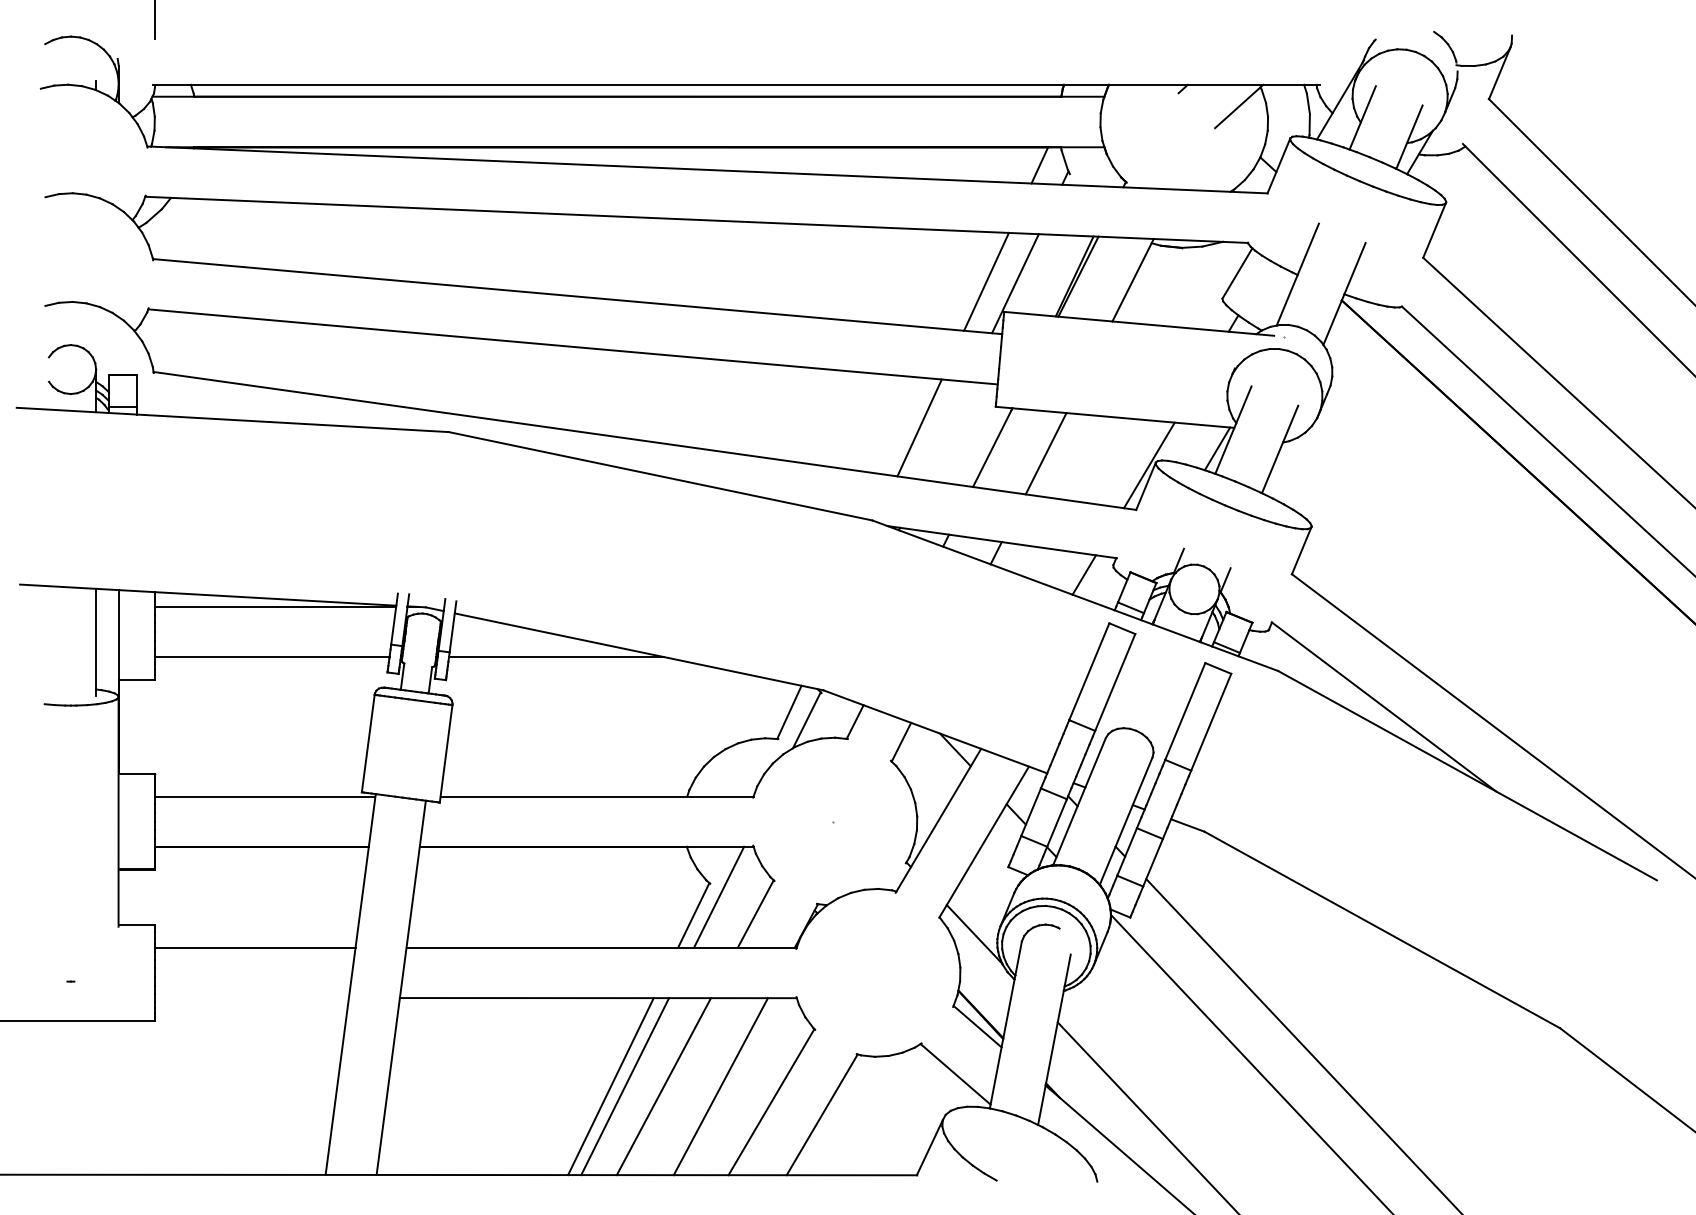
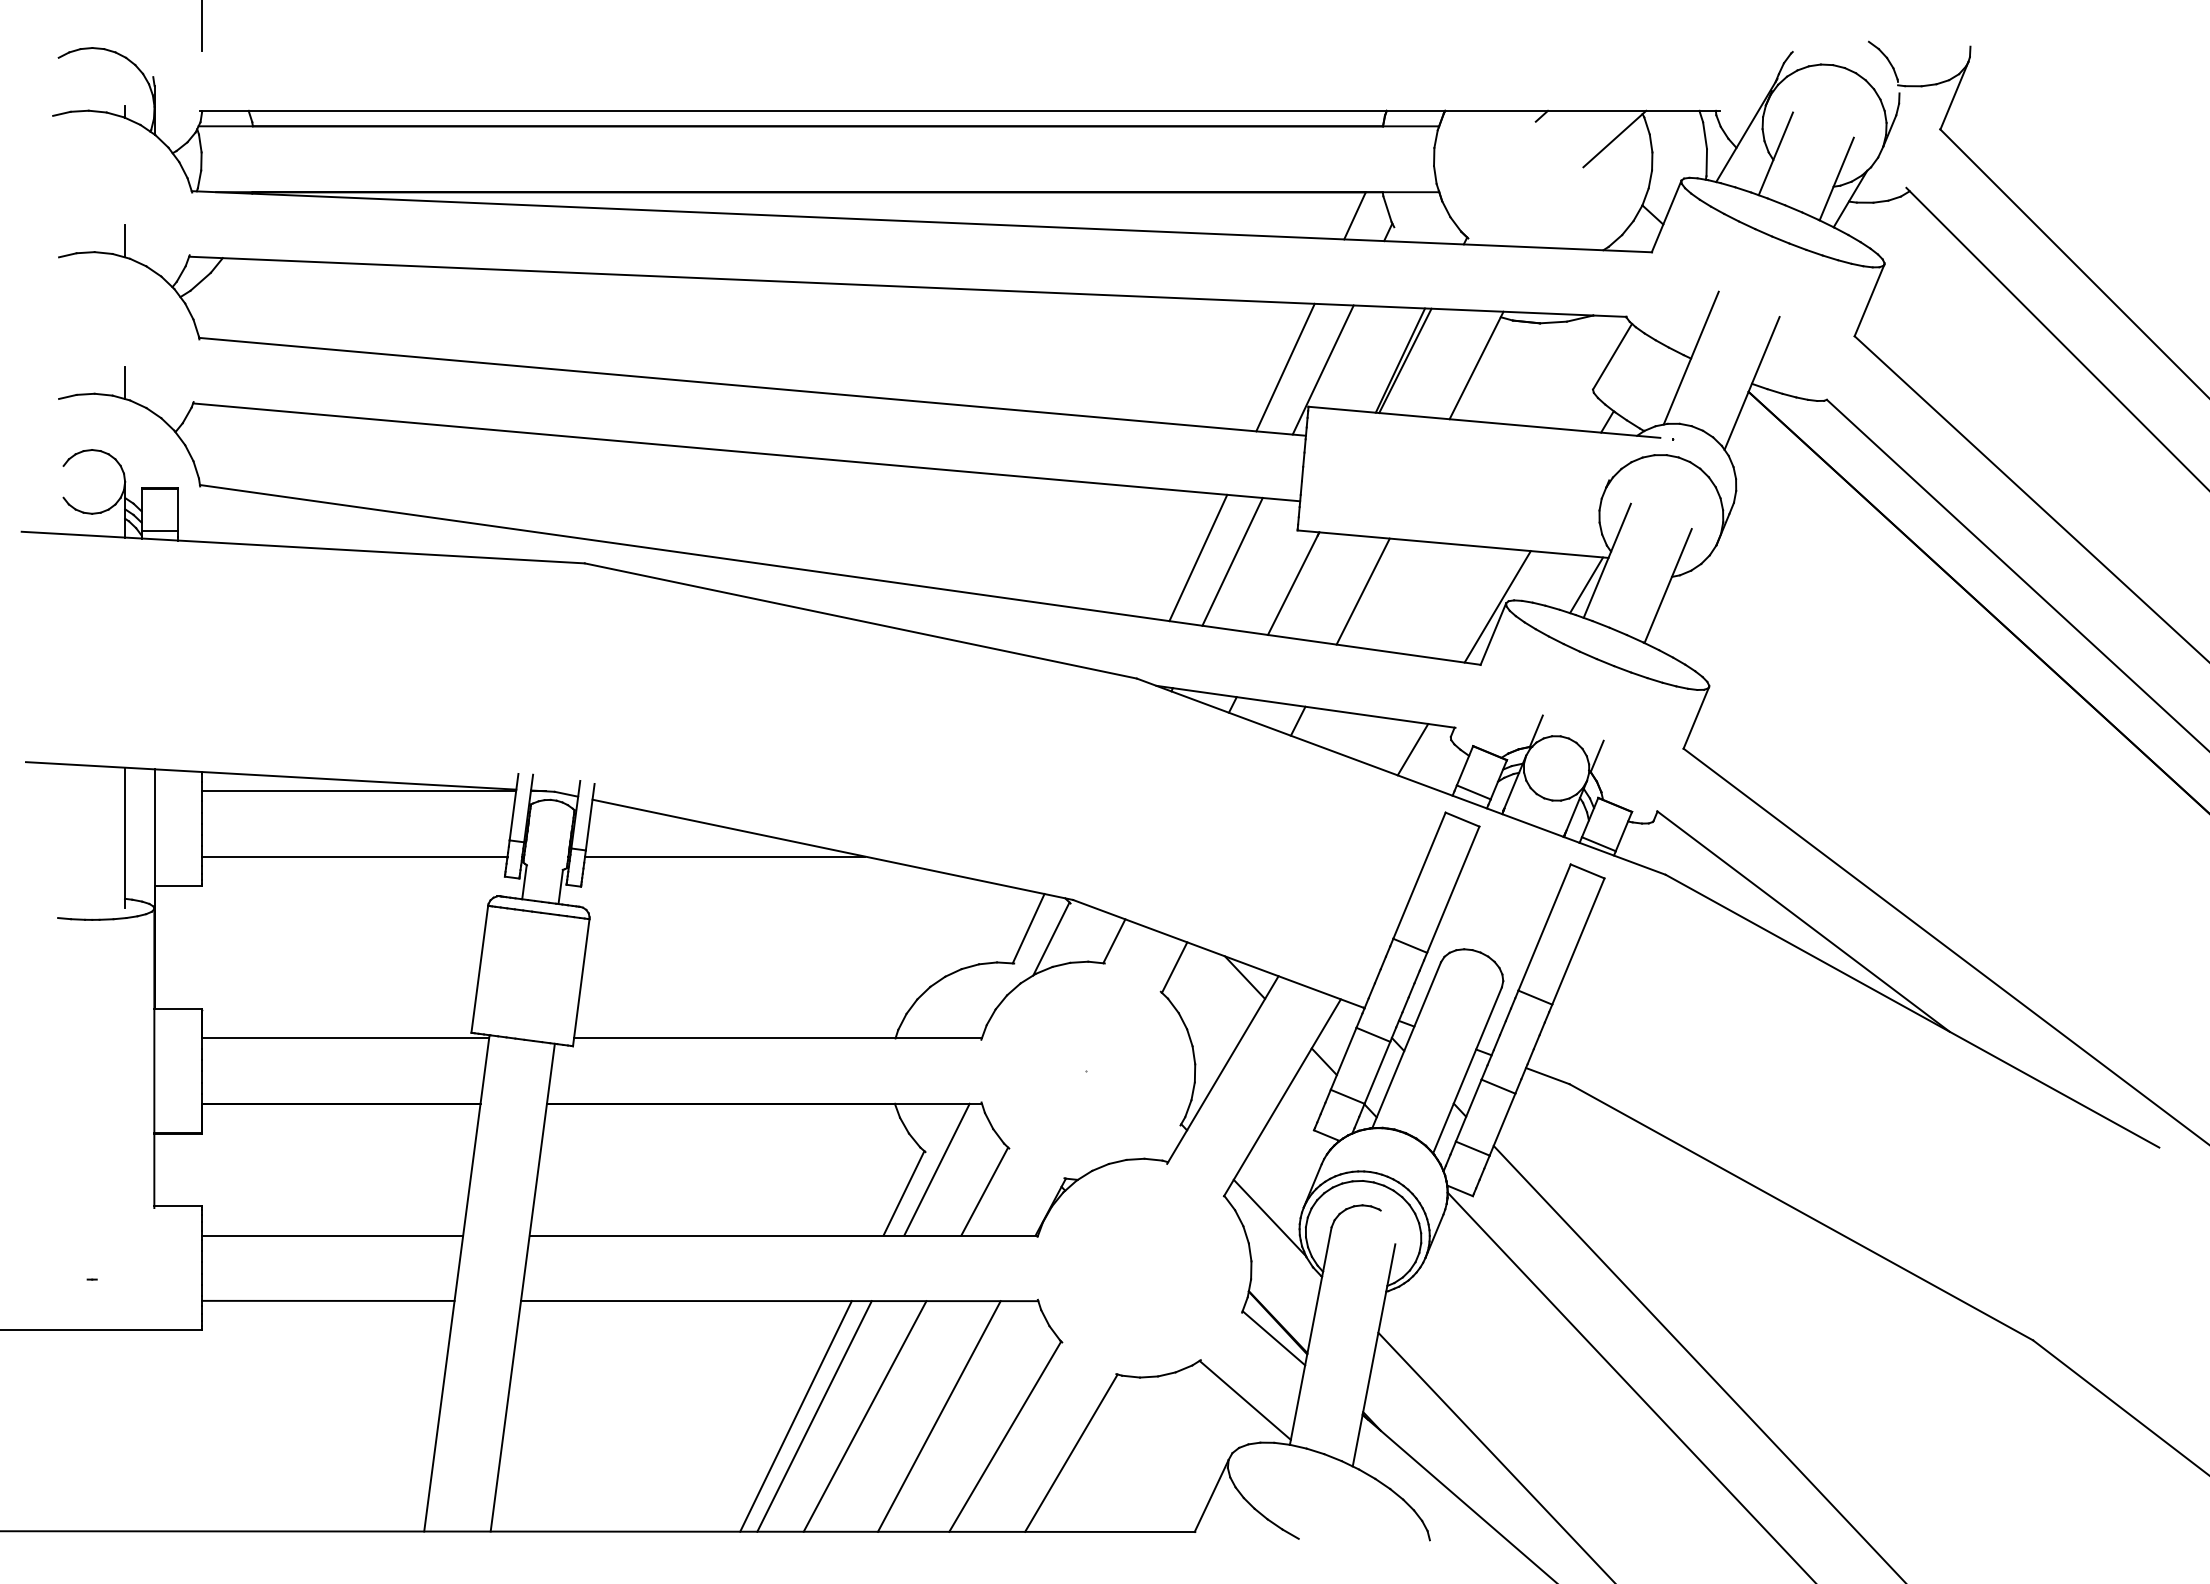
line: (96, 185) -> (125, 241), added
line: (96, 294) -> (125, 383), added
line: (945, 430) -> (1232, 561), added
line: (252, 997) -> (328, 1300), added

